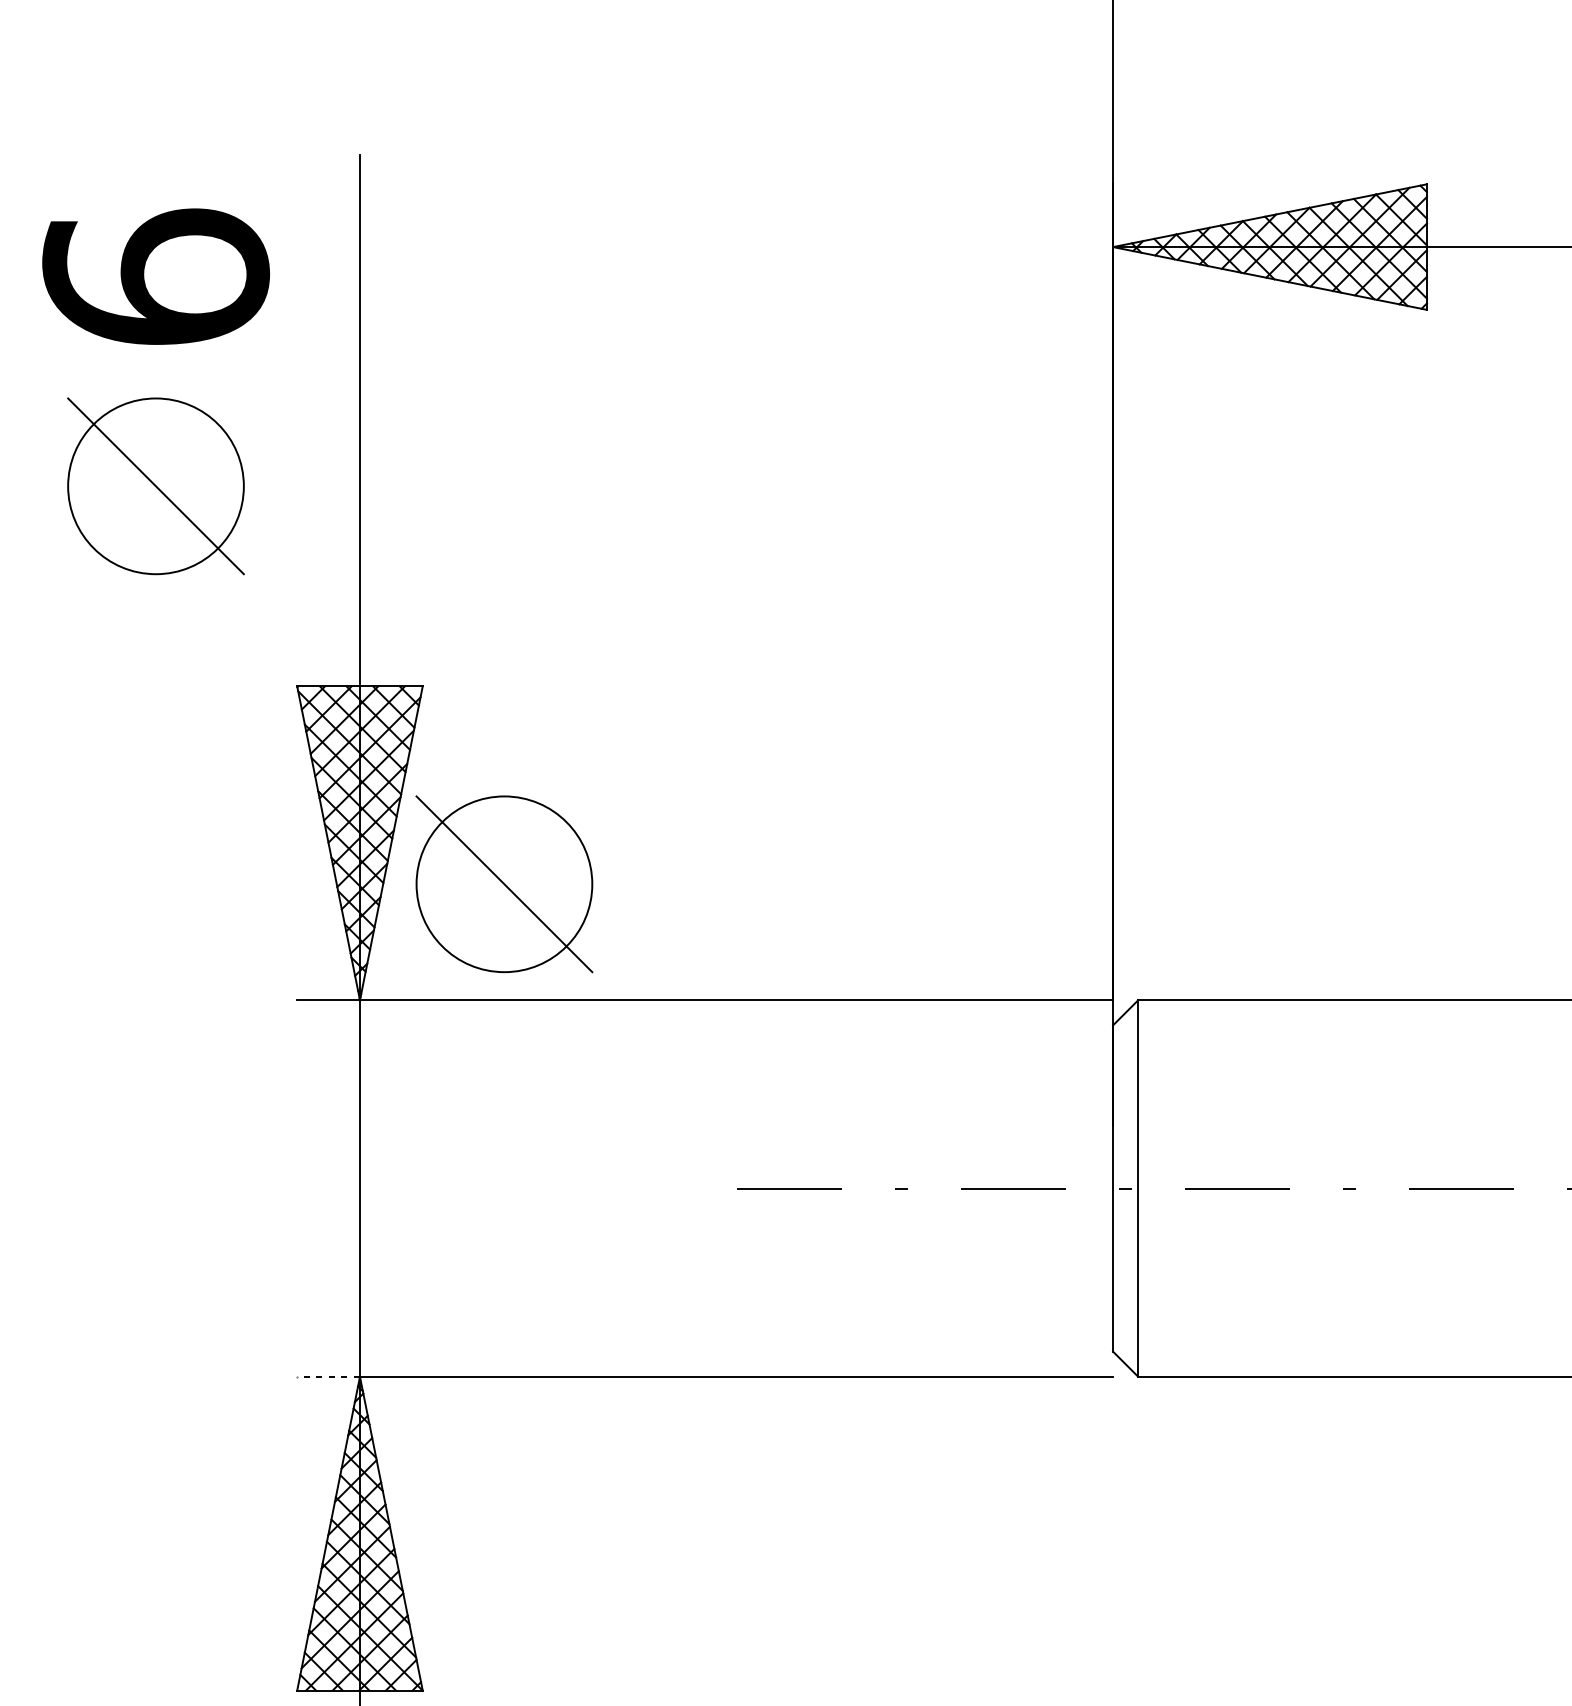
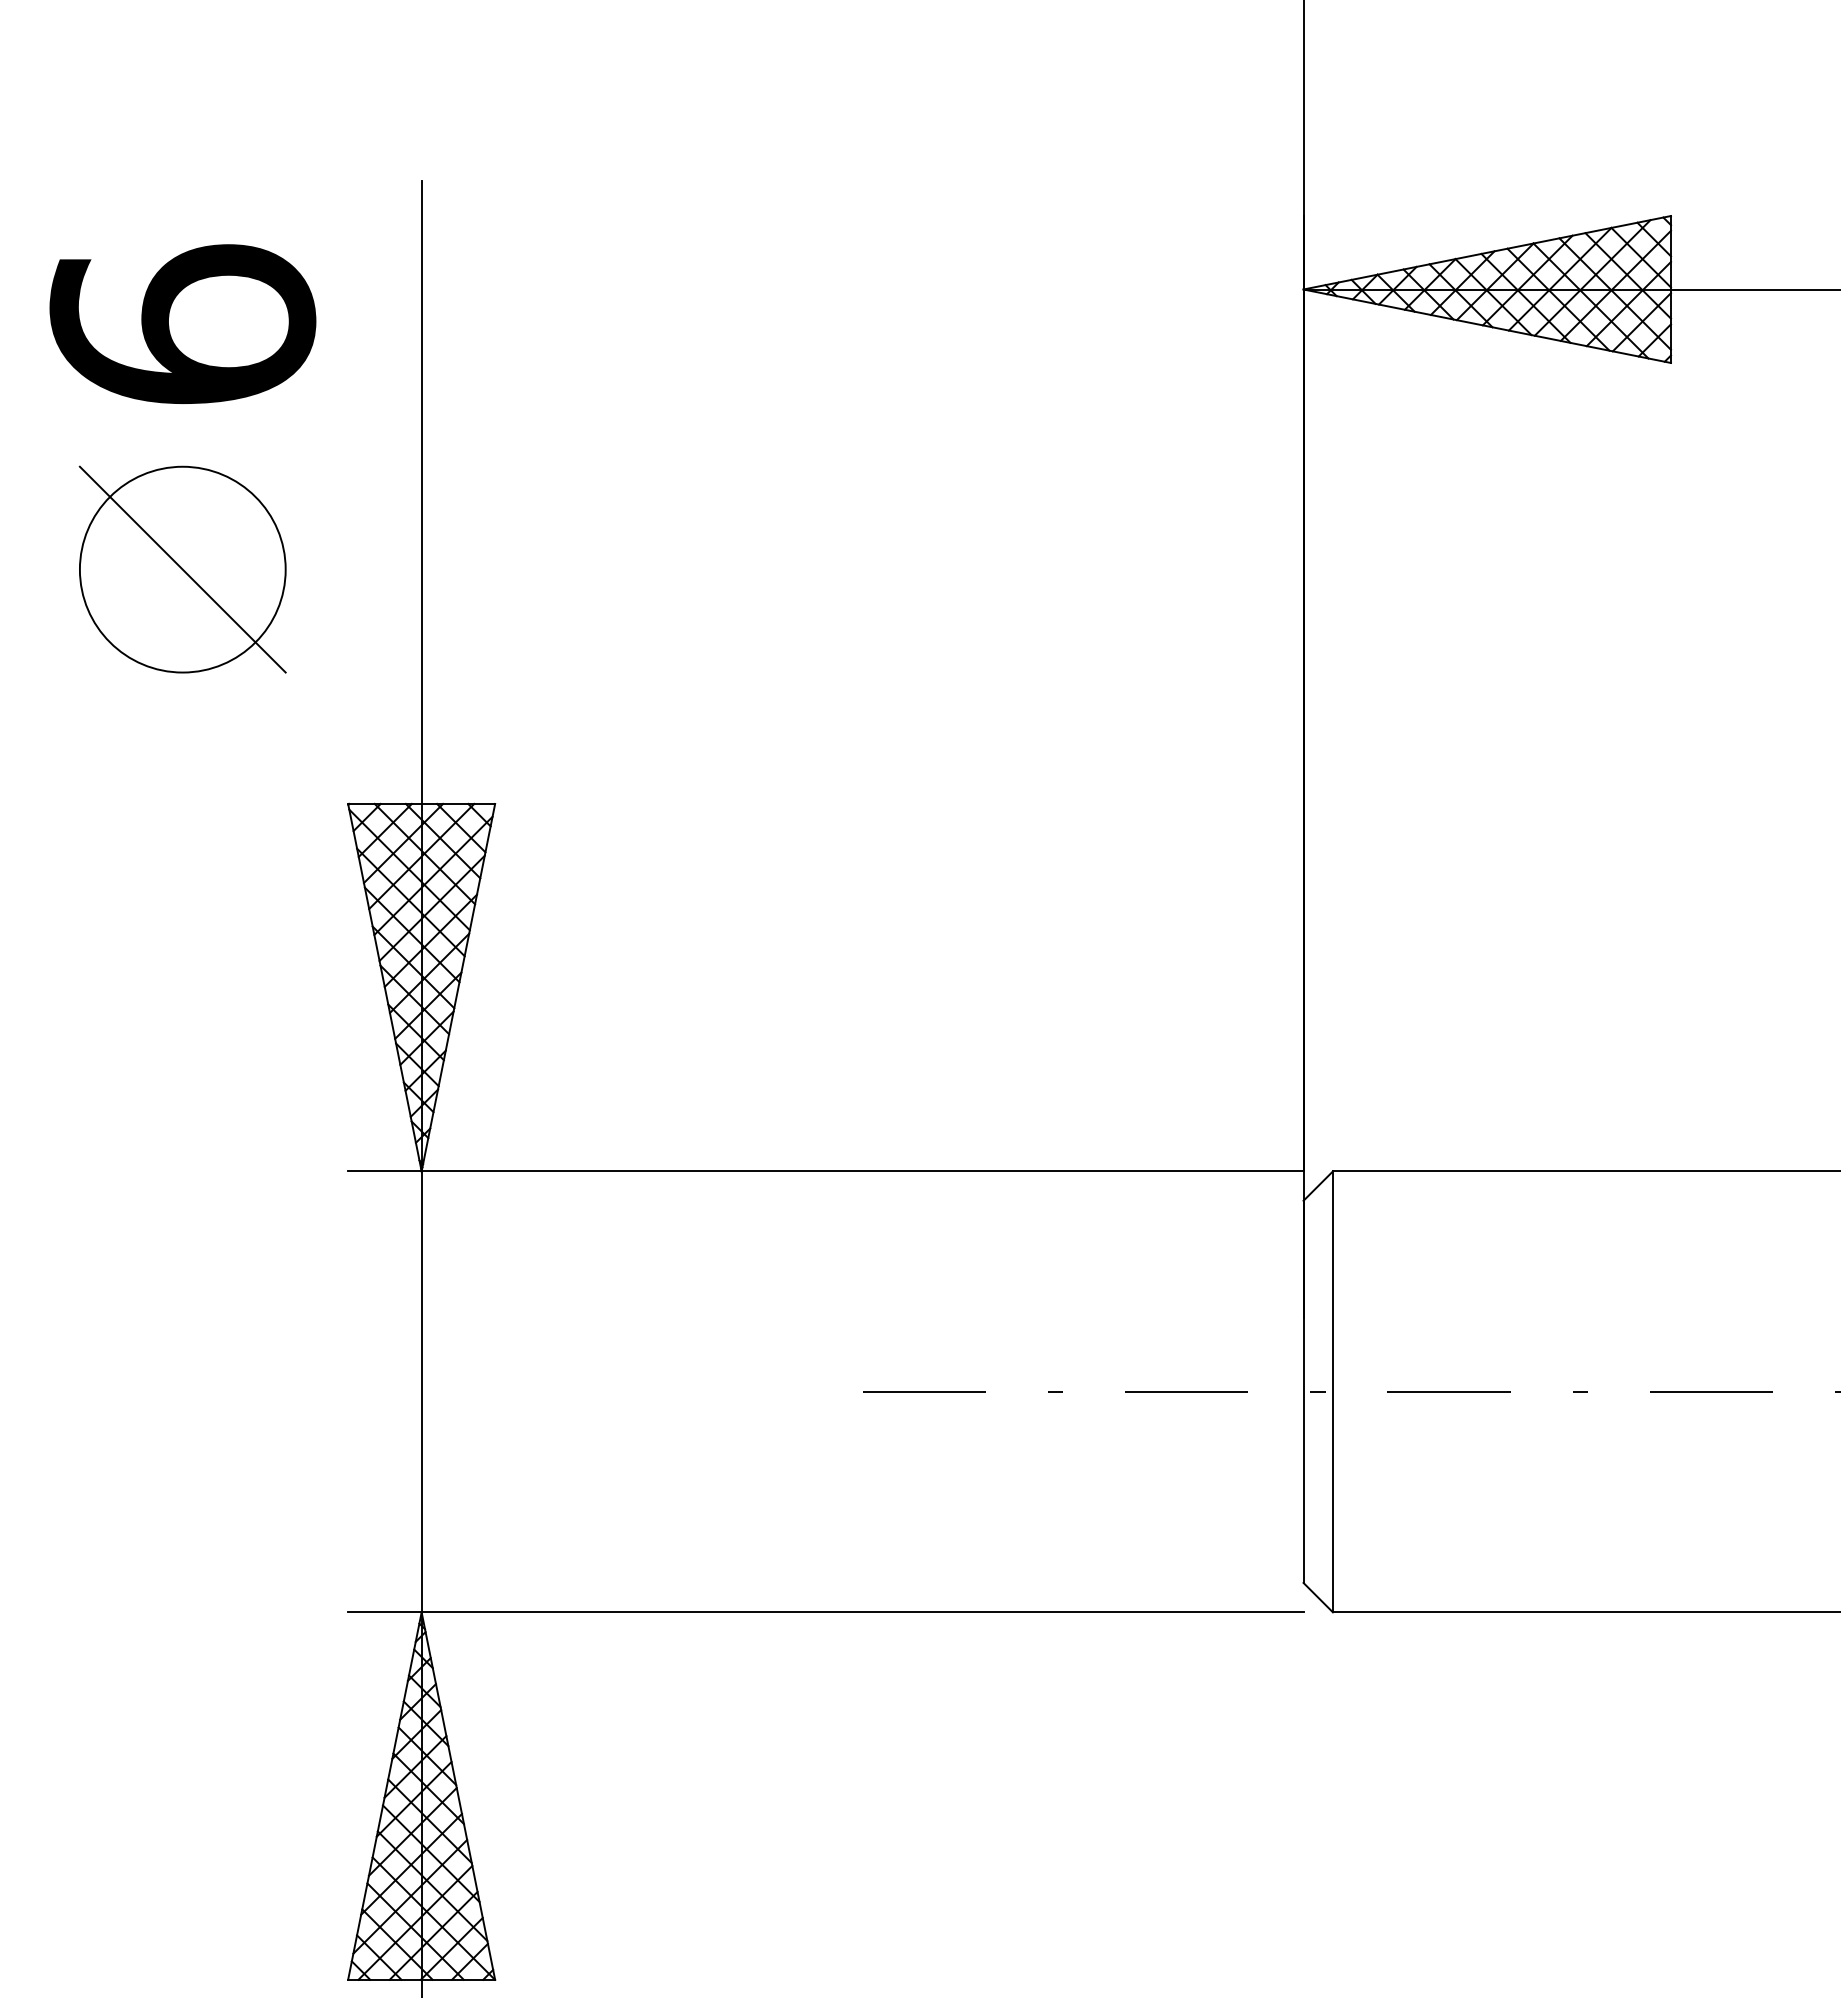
part: (504, 884) -> (590, 1035), removed
line: (328, 1376) -> (384, 1612), dashed -> solid

